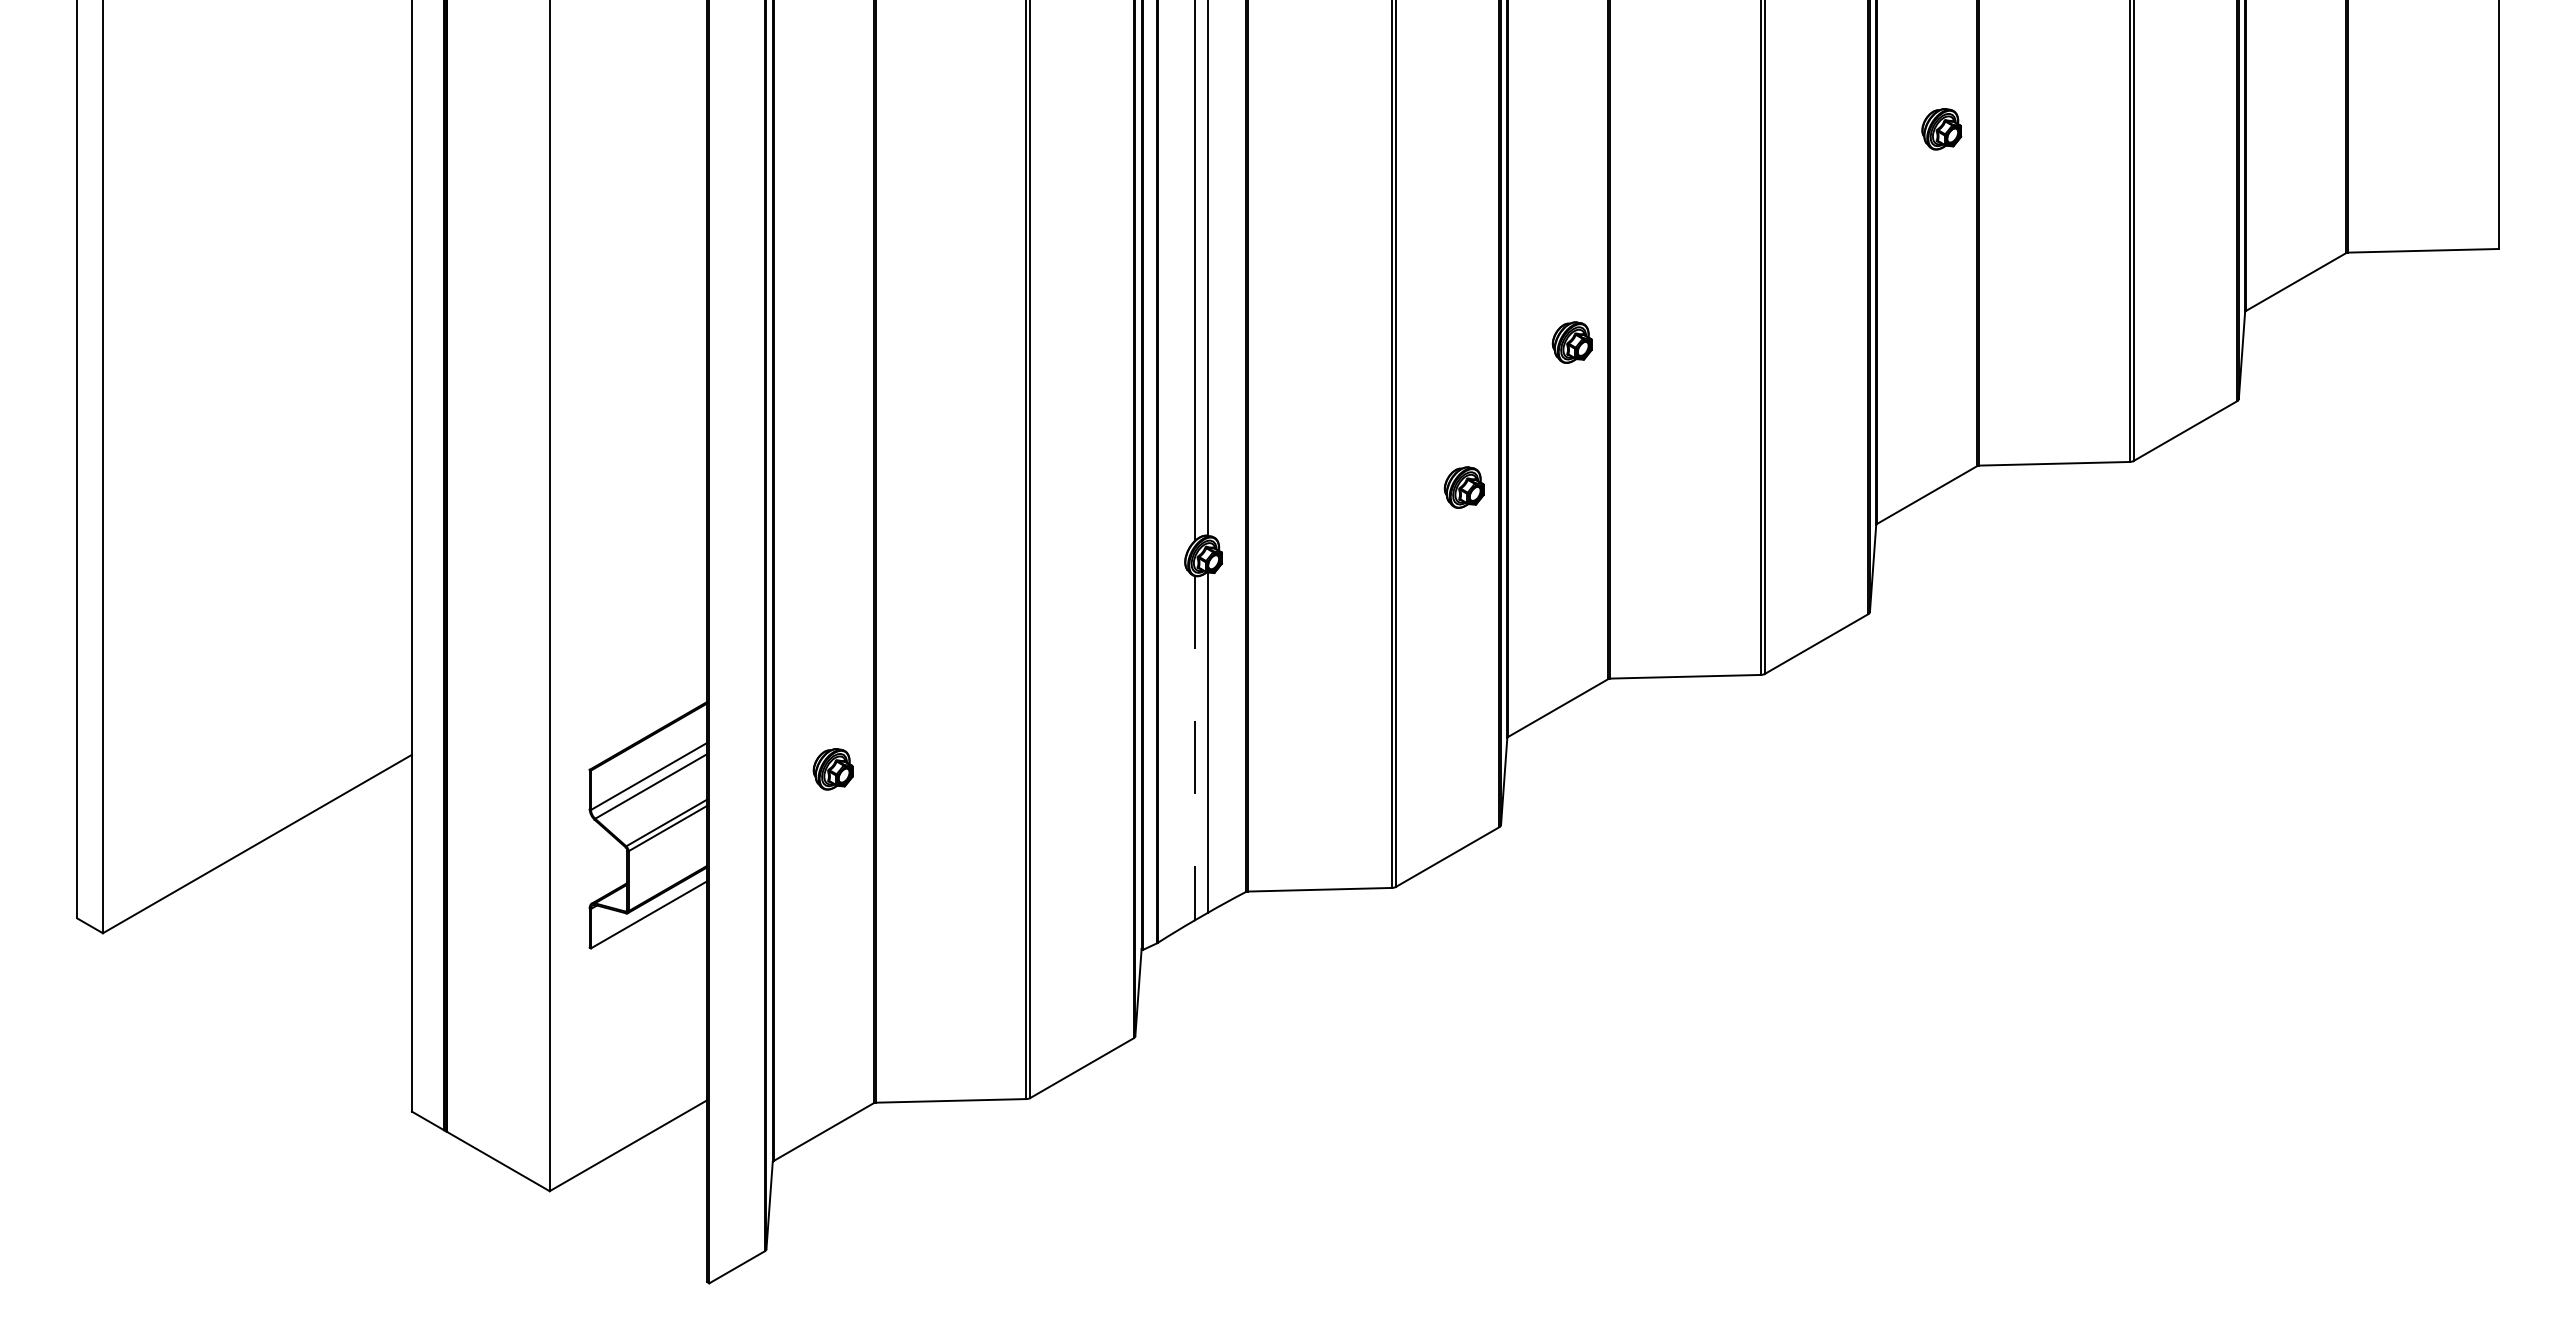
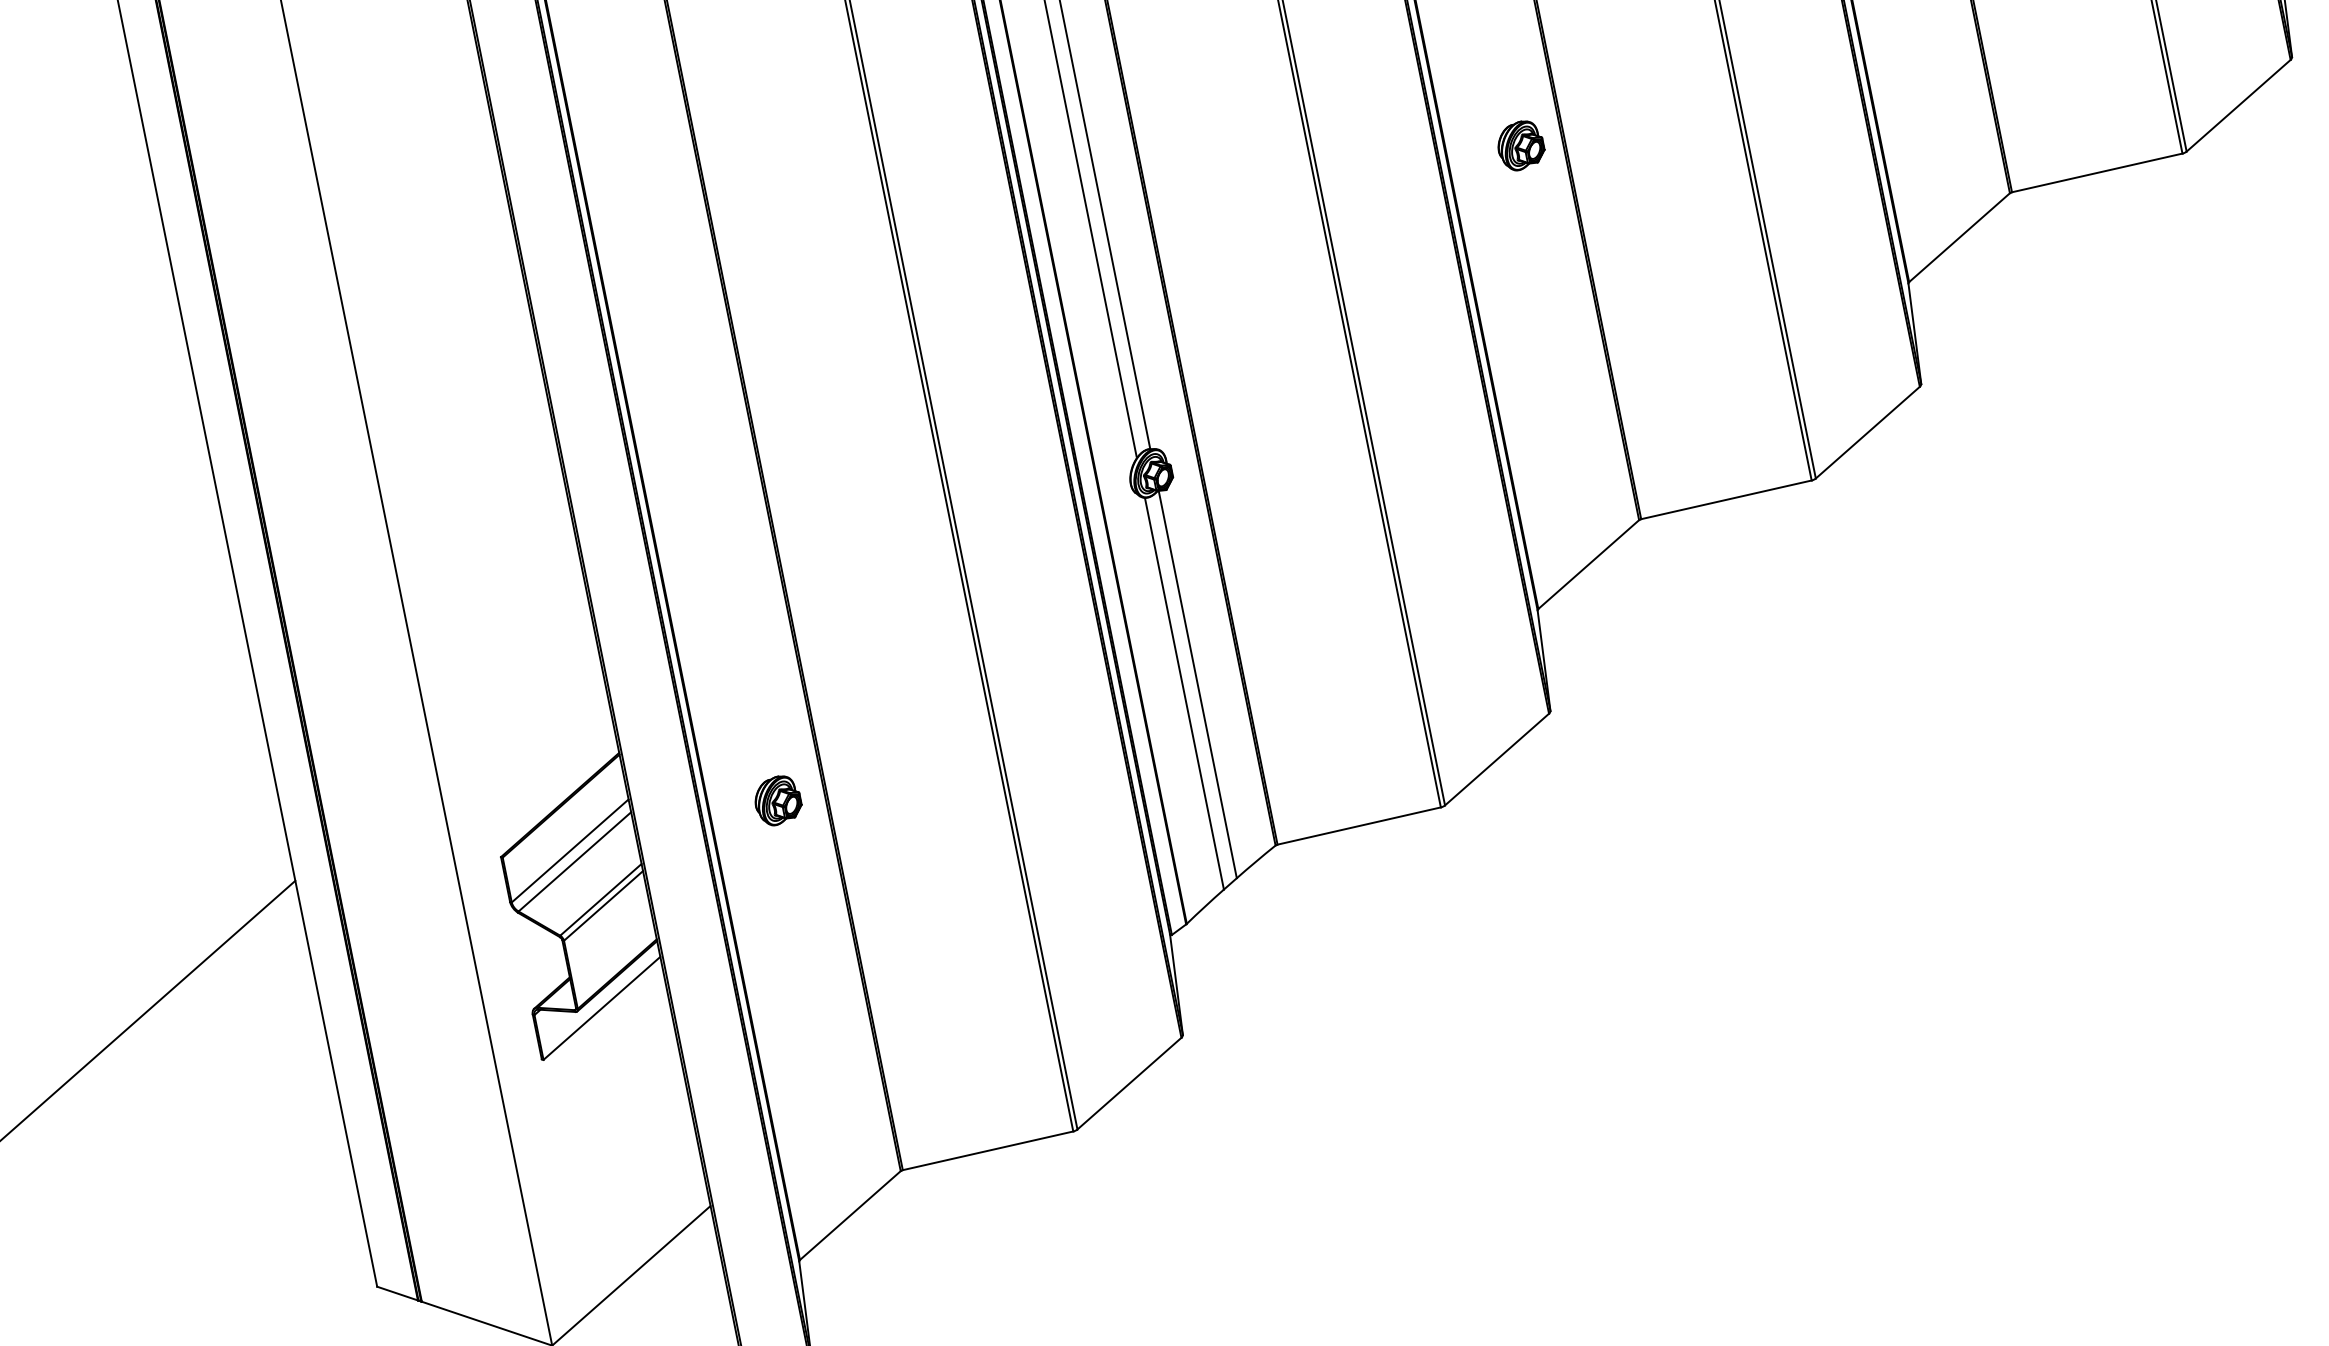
part: (1463, 487) -> (1430, 335), removed
line: (1194, 748) -> (1184, 694), dashed -> solid

